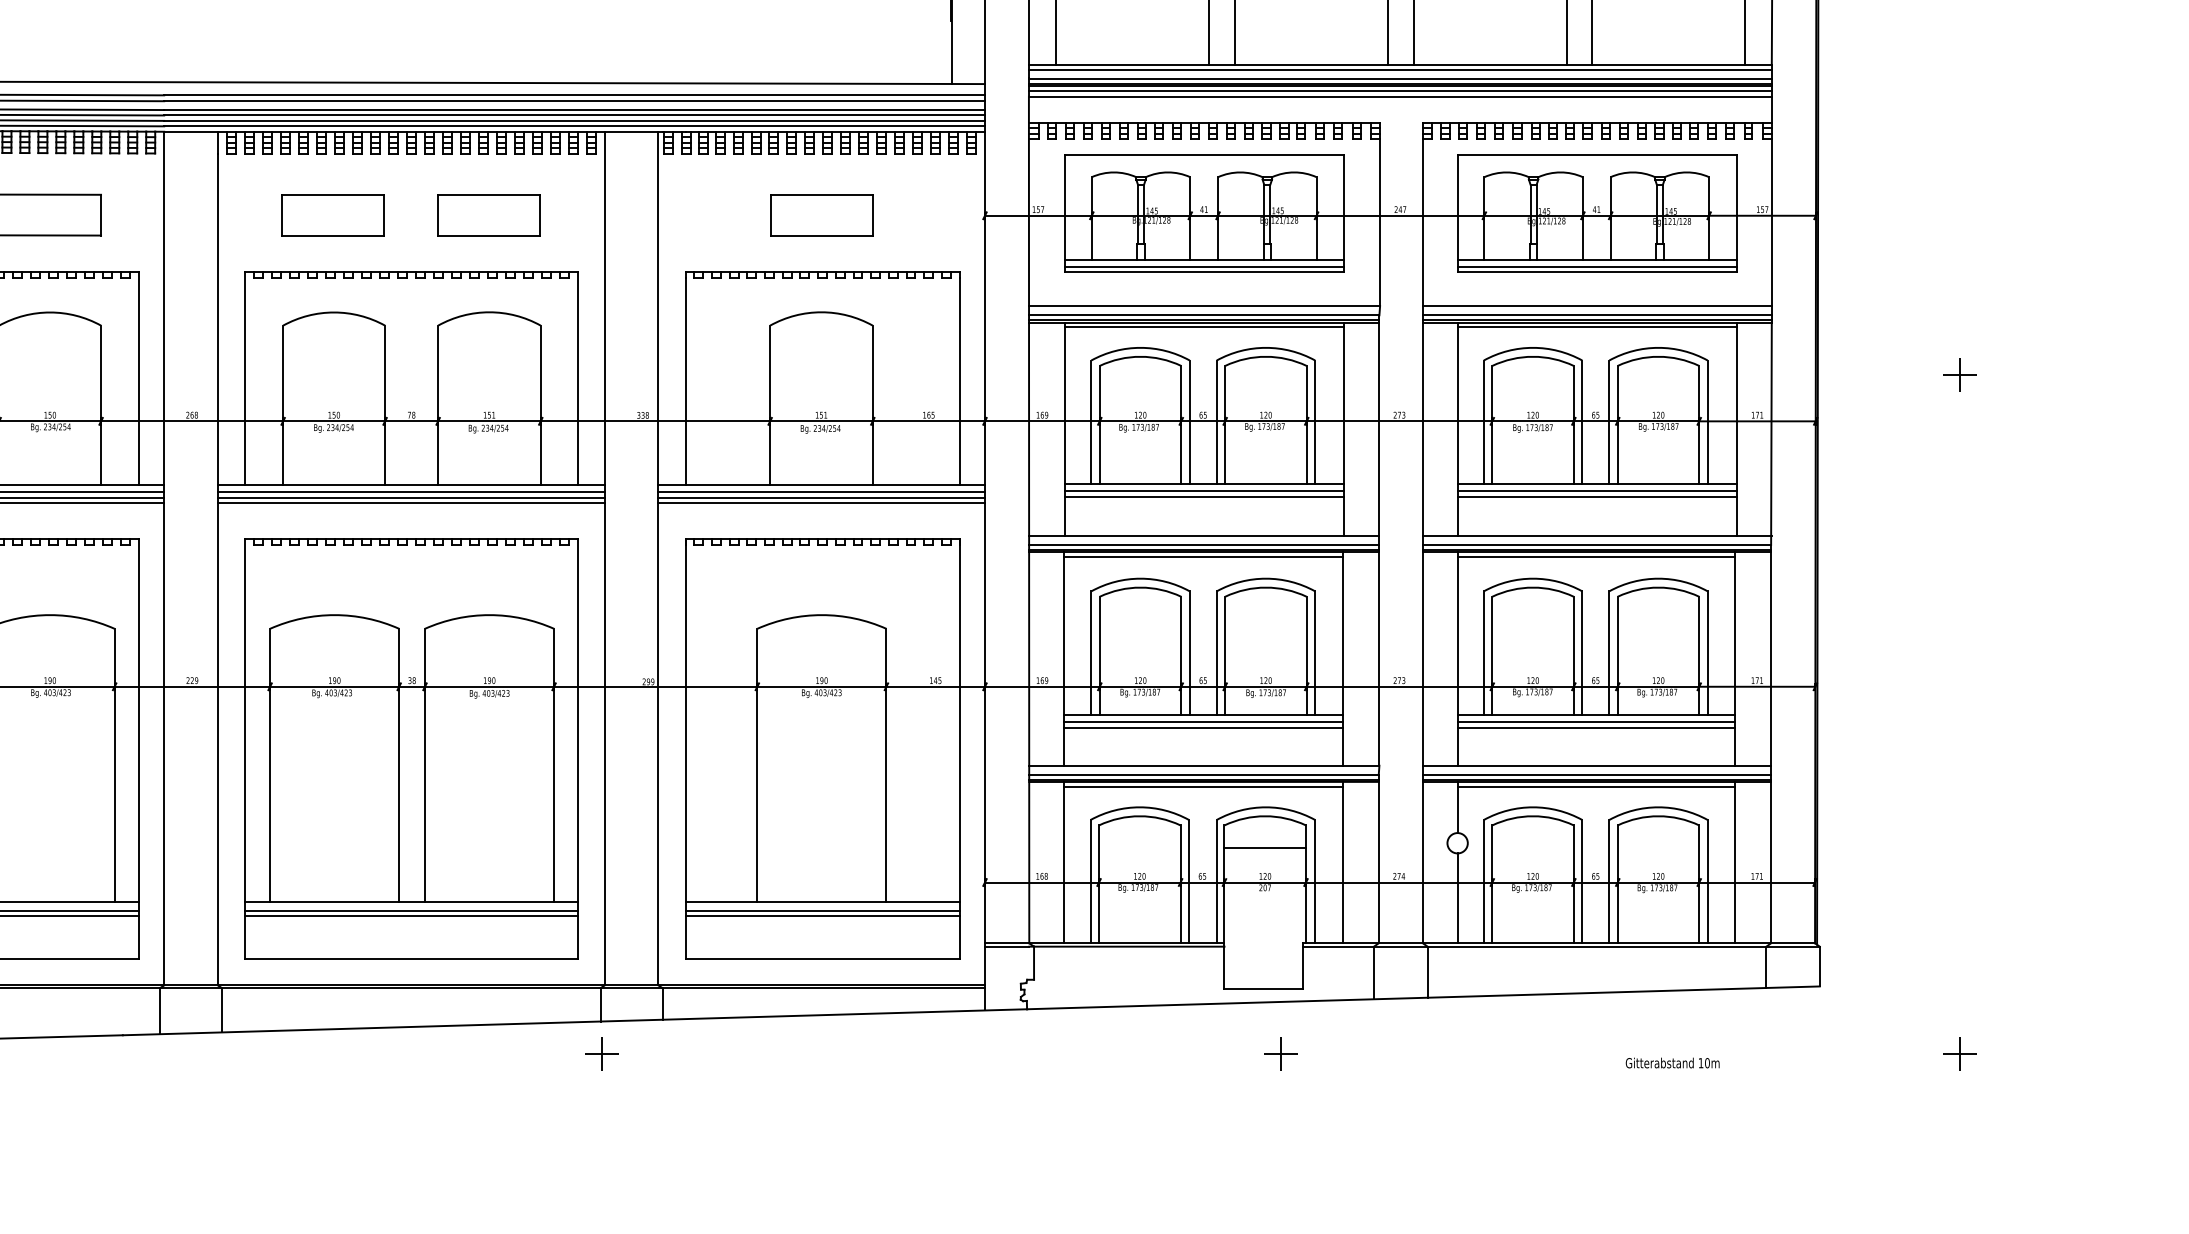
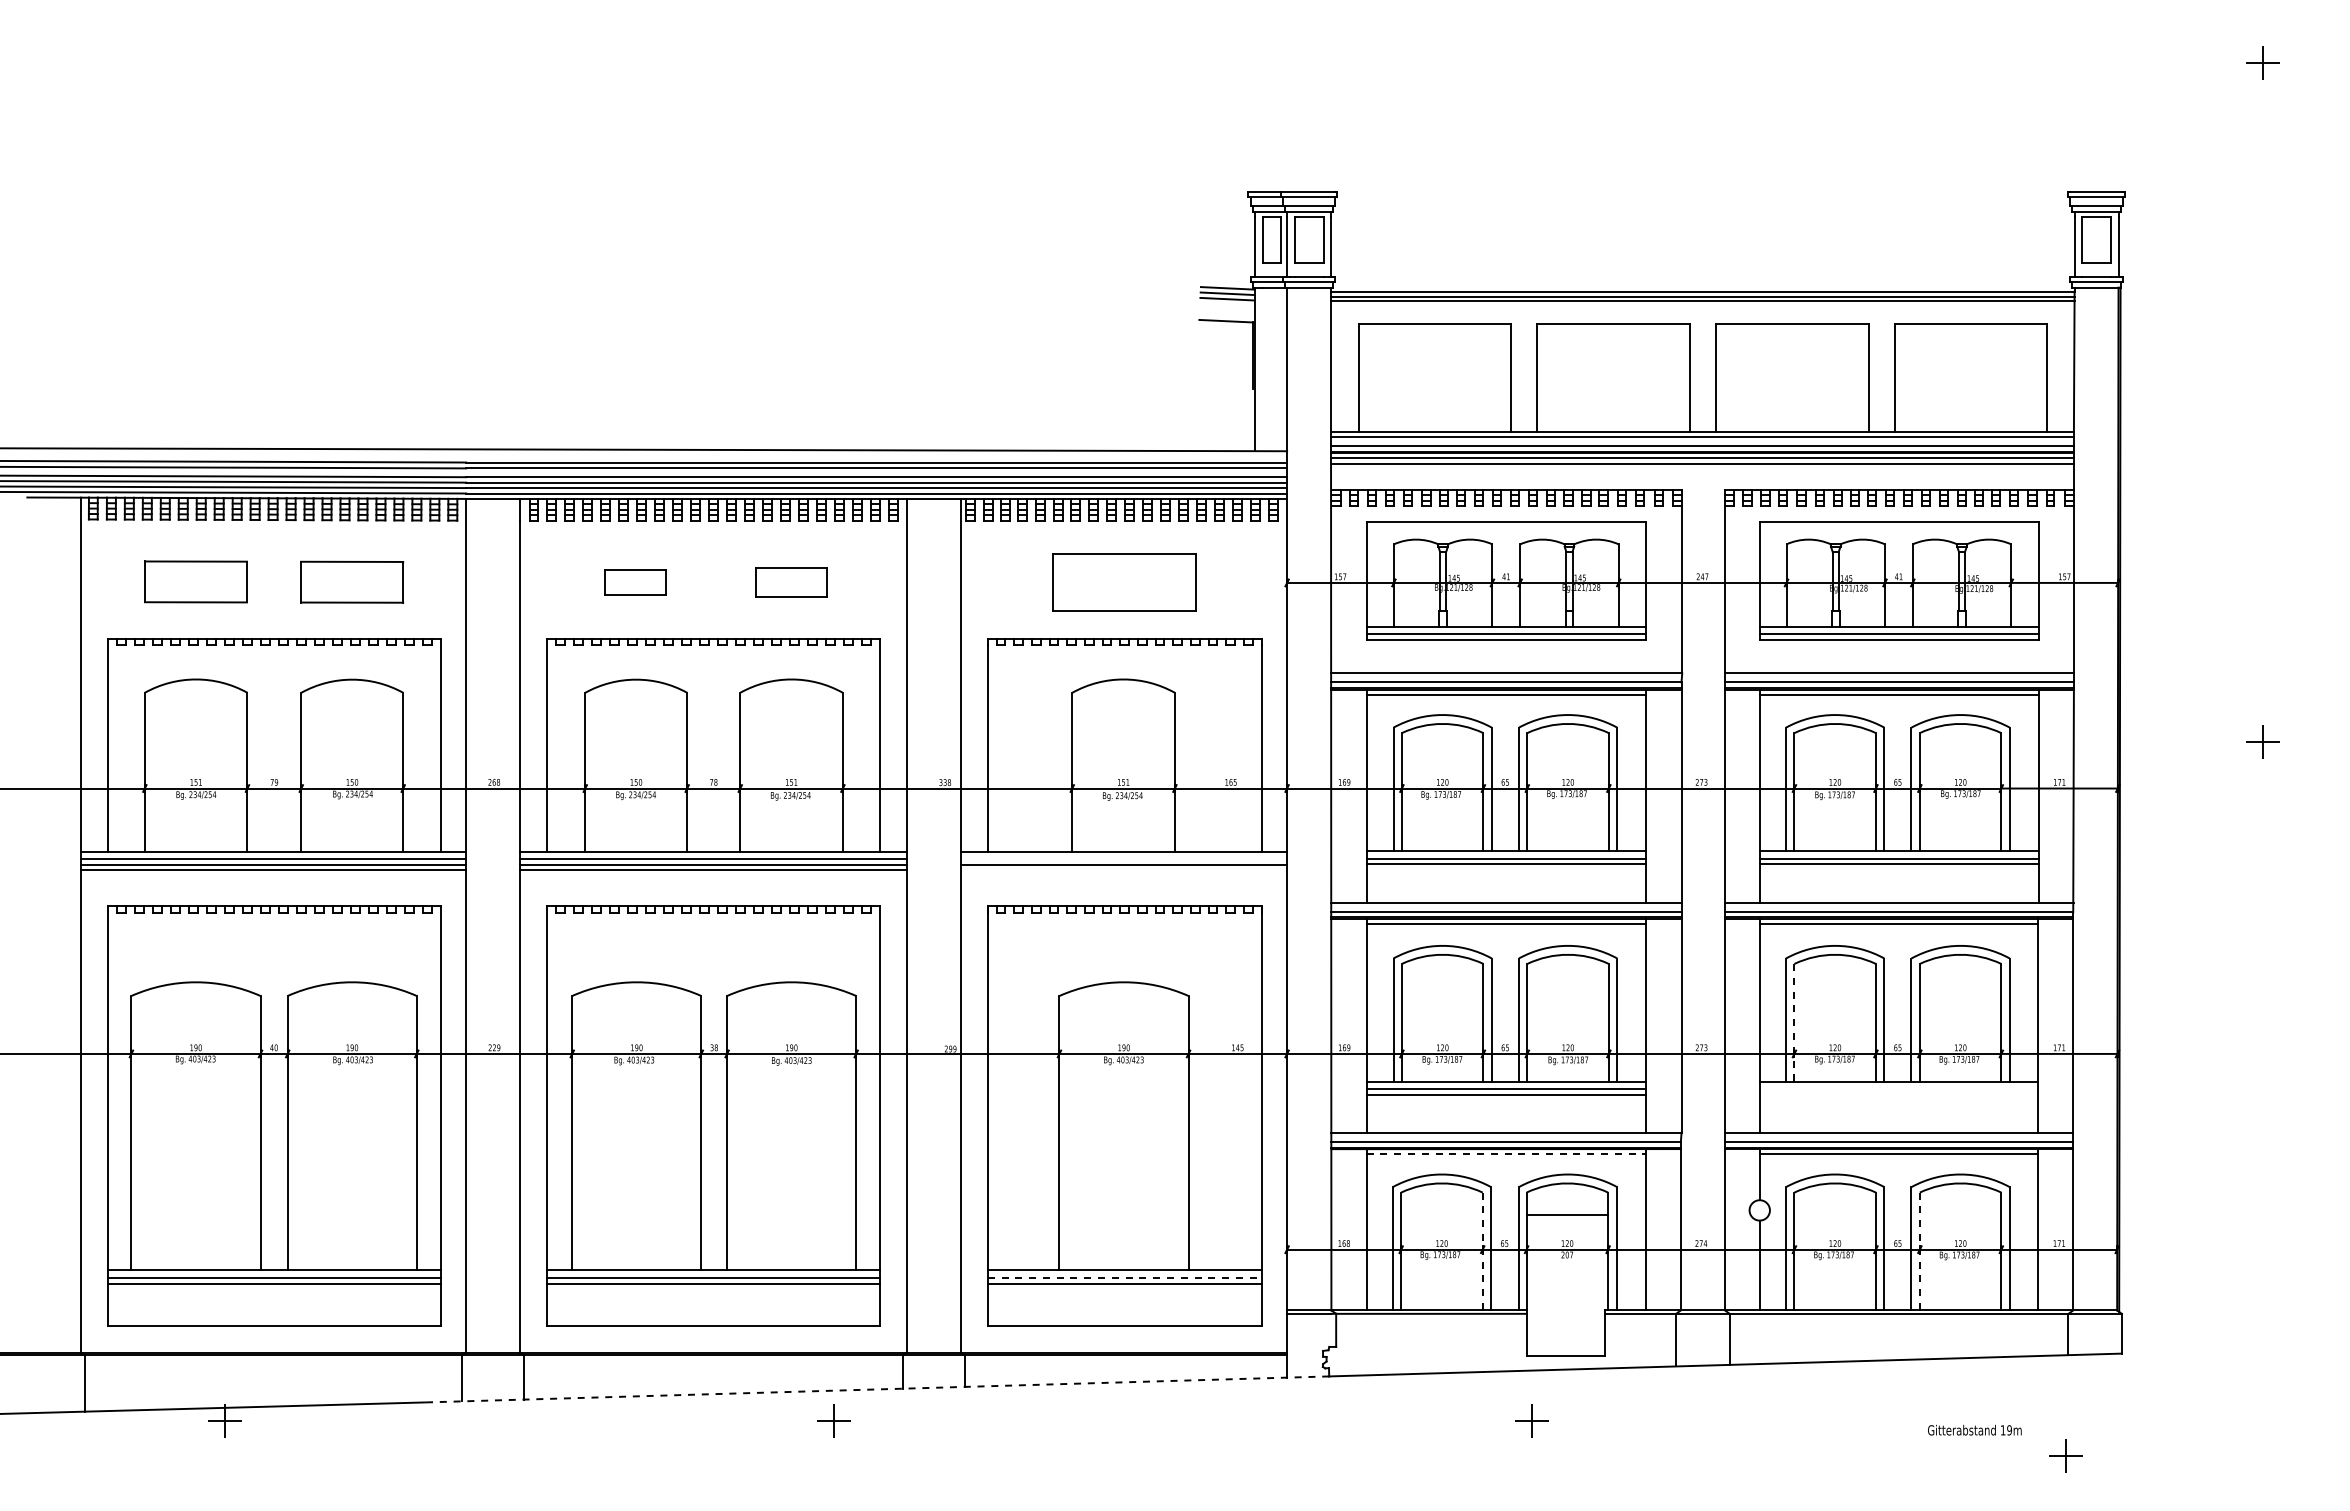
part: (332, 215) -> (634, 582), size x0.6
part: (489, 215) -> (791, 582), size x0.7
part: (821, 215) -> (1123, 582), size x1.4
line: (821, 492) -> (1123, 859), removed
line: (821, 503) -> (1123, 870), removed
line: (1492, 655) -> (1794, 1022), solid -> dashed
line: (1596, 722) -> (1898, 1089), removed
line: (1596, 728) -> (1898, 1095), removed
line: (1204, 787) -> (1506, 1154), solid -> dashed
line: (1180, 884) -> (1482, 1251), solid -> dashed
line: (1617, 884) -> (1919, 1251), solid -> dashed
line: (822, 911) -> (1124, 1278), solid -> dashed
line: (574, 1022) -> (876, 1389), solid -> dashed
part: (601, 1053) -> (833, 1420), moved
part: (1280, 1053) -> (1531, 1420), moved
part: (1960, 1053) -> (2065, 1455), moved
text: (1707, 1063) -> (2009, 1430), 10m -> 19m

